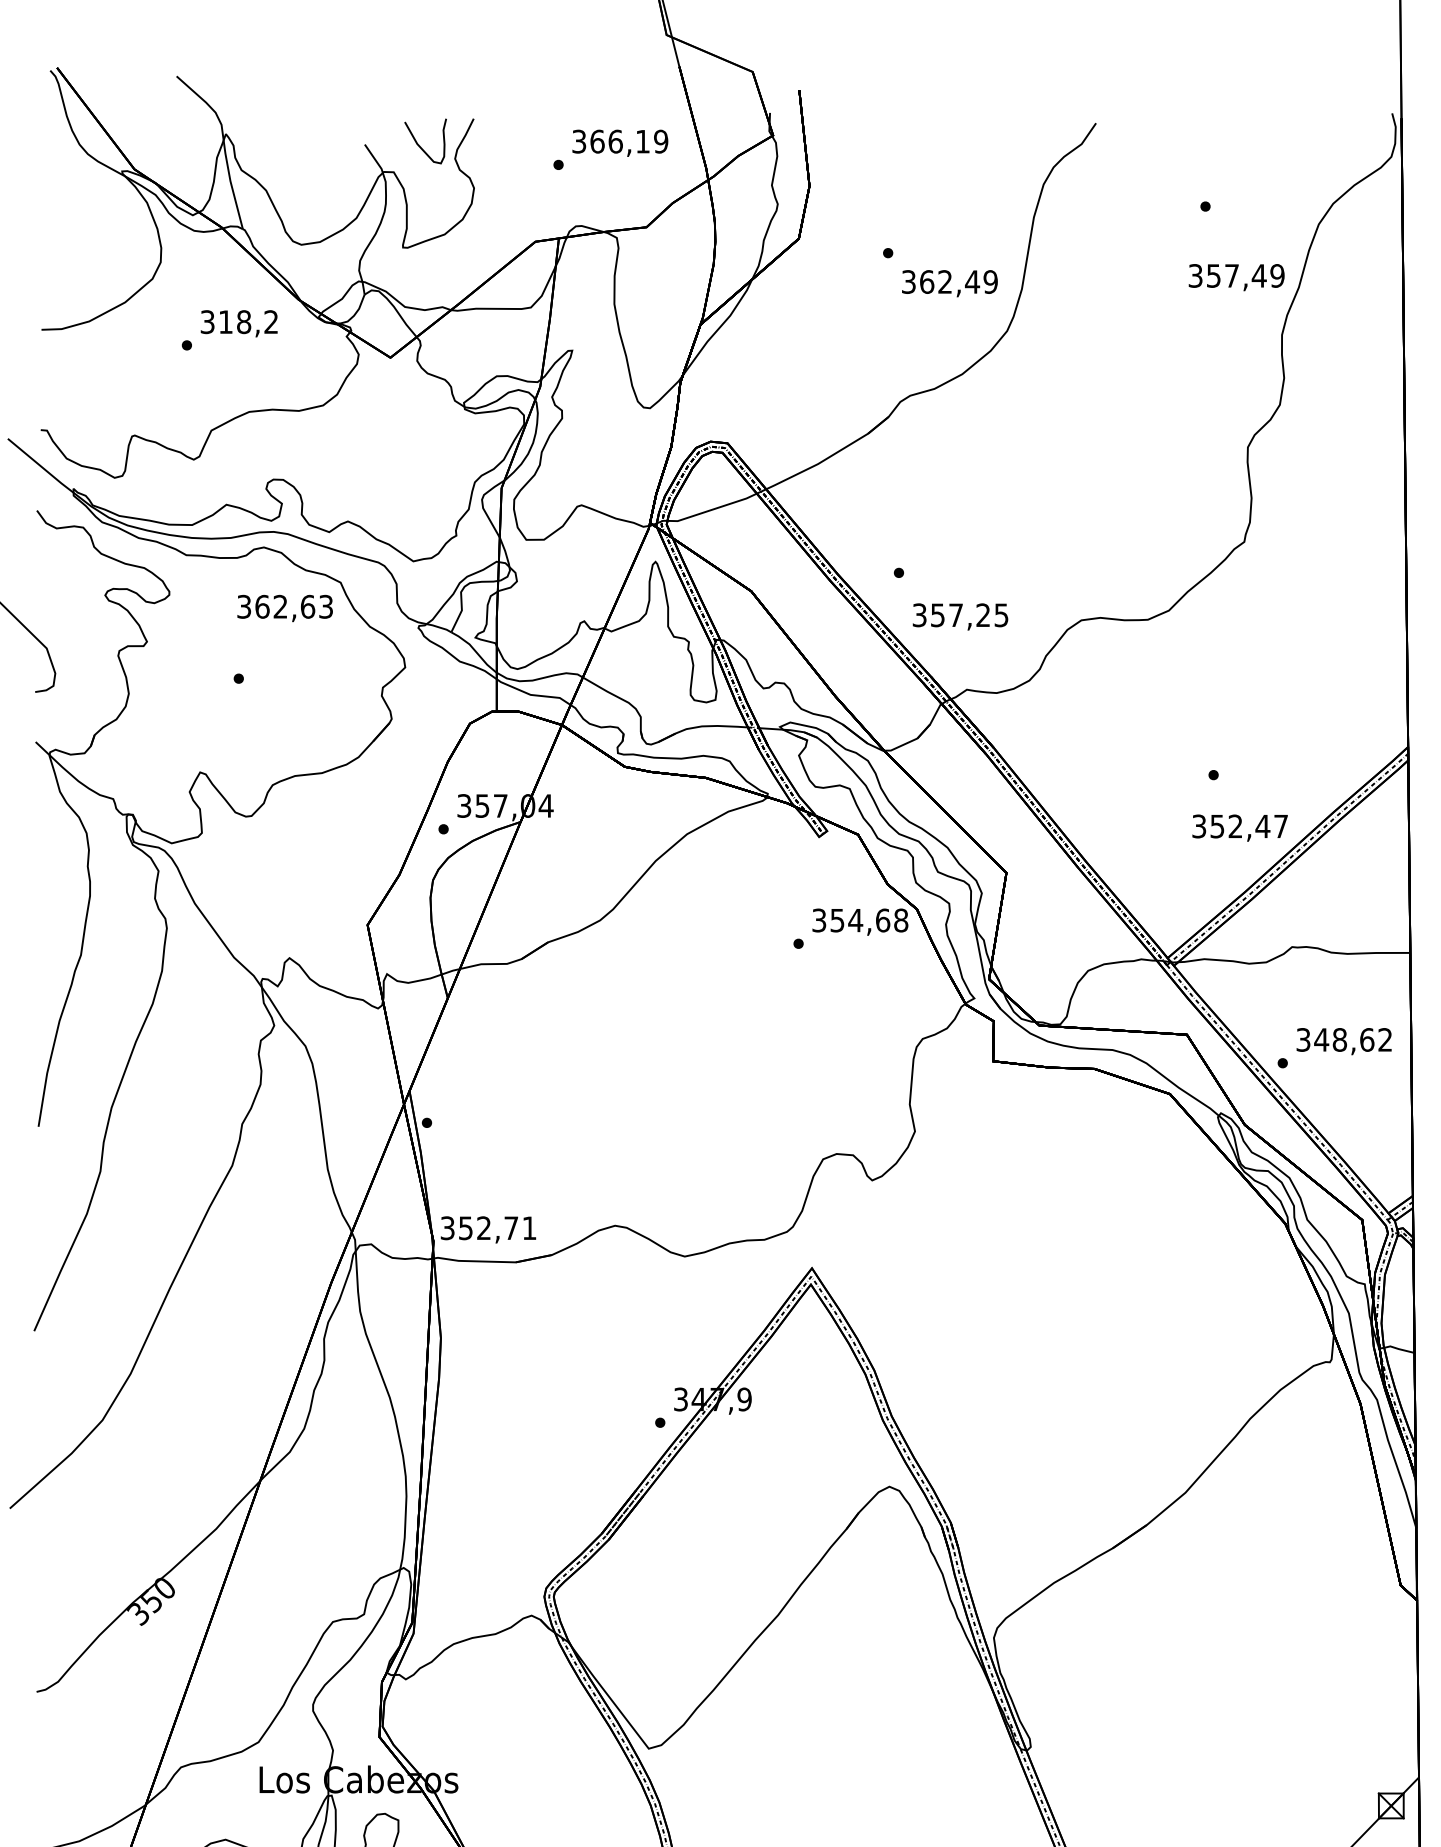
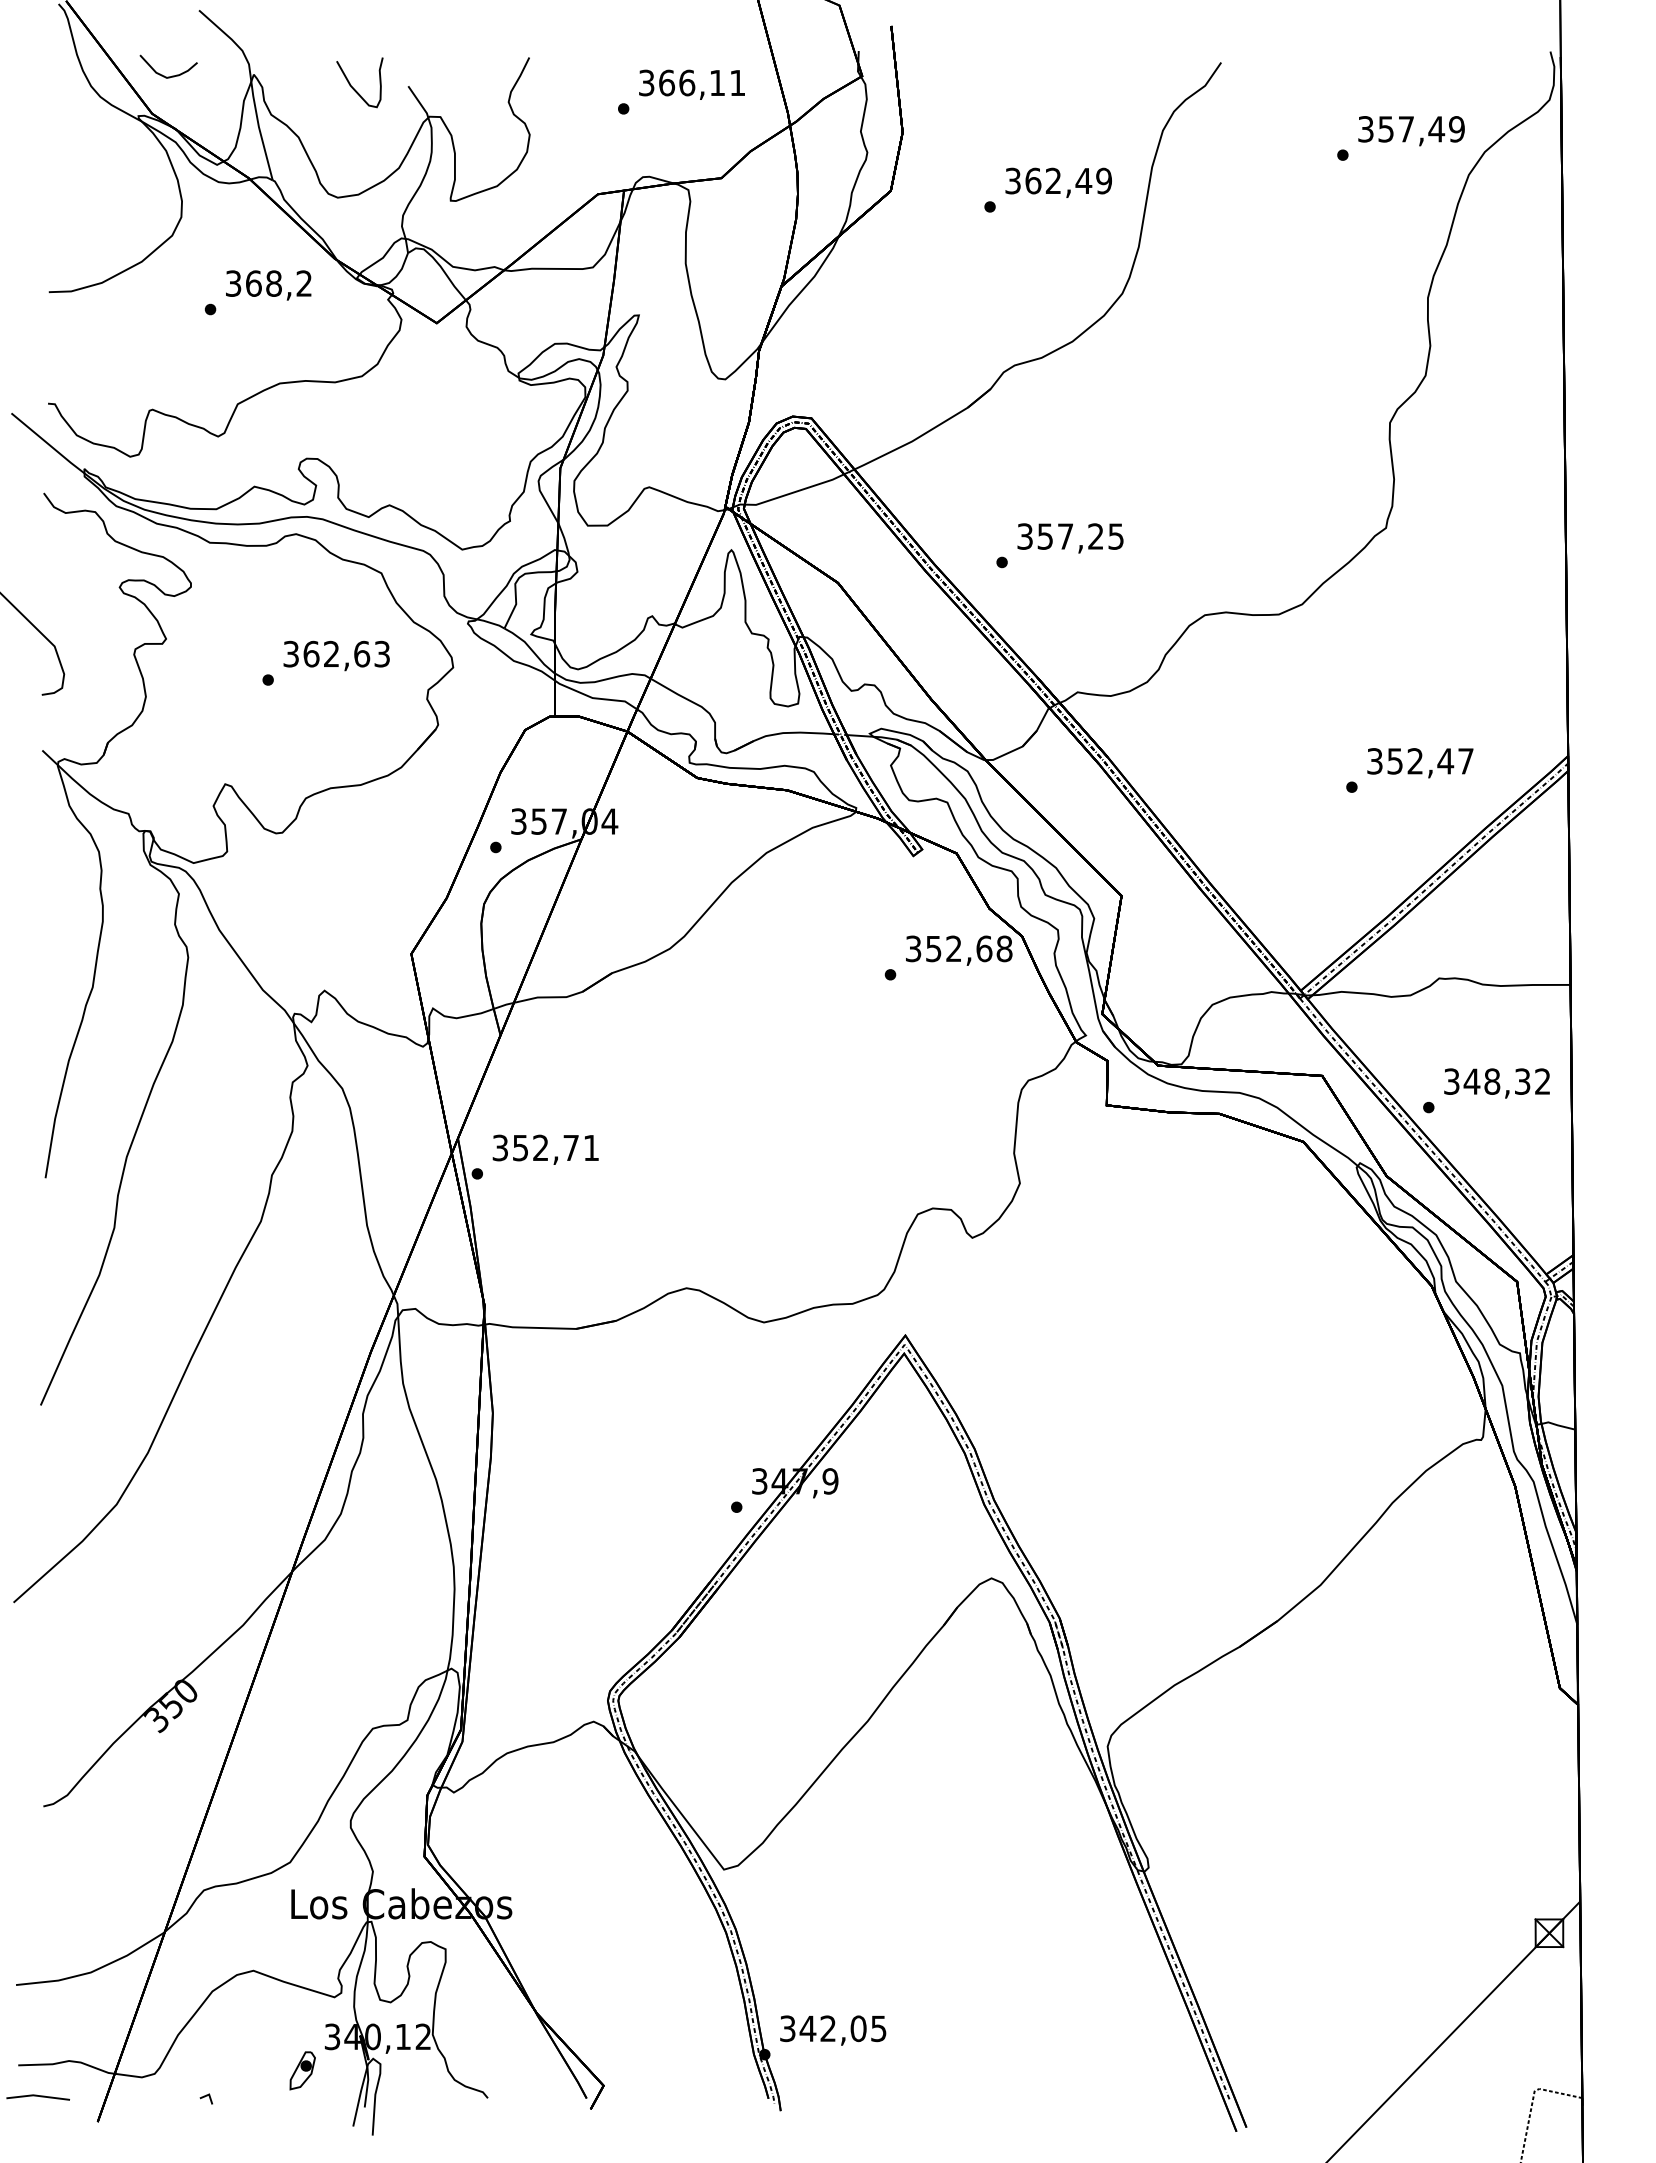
curve: (145, 134) -> (164, 75), added
text: (660, 141) -> (737, 82), 366,19 -> 366,11
curve: (419, 145) -> (353, 87), moved
text: (1236, 277) -> (1411, 131), moved
text: (949, 283) -> (1058, 182), moved
text: (225, 321) -> (253, 283), 318,2 -> 368,2
text: (284, 608) -> (336, 655), moved
text: (960, 617) -> (1070, 538), moved
text: (1240, 828) -> (1420, 763), moved
text: (855, 920) -> (953, 948), 354,68 -> 352,68
text: (1367, 1039) -> (1522, 1081), 348,62 -> 348,32
text: (488, 1229) -> (545, 1149), moved

